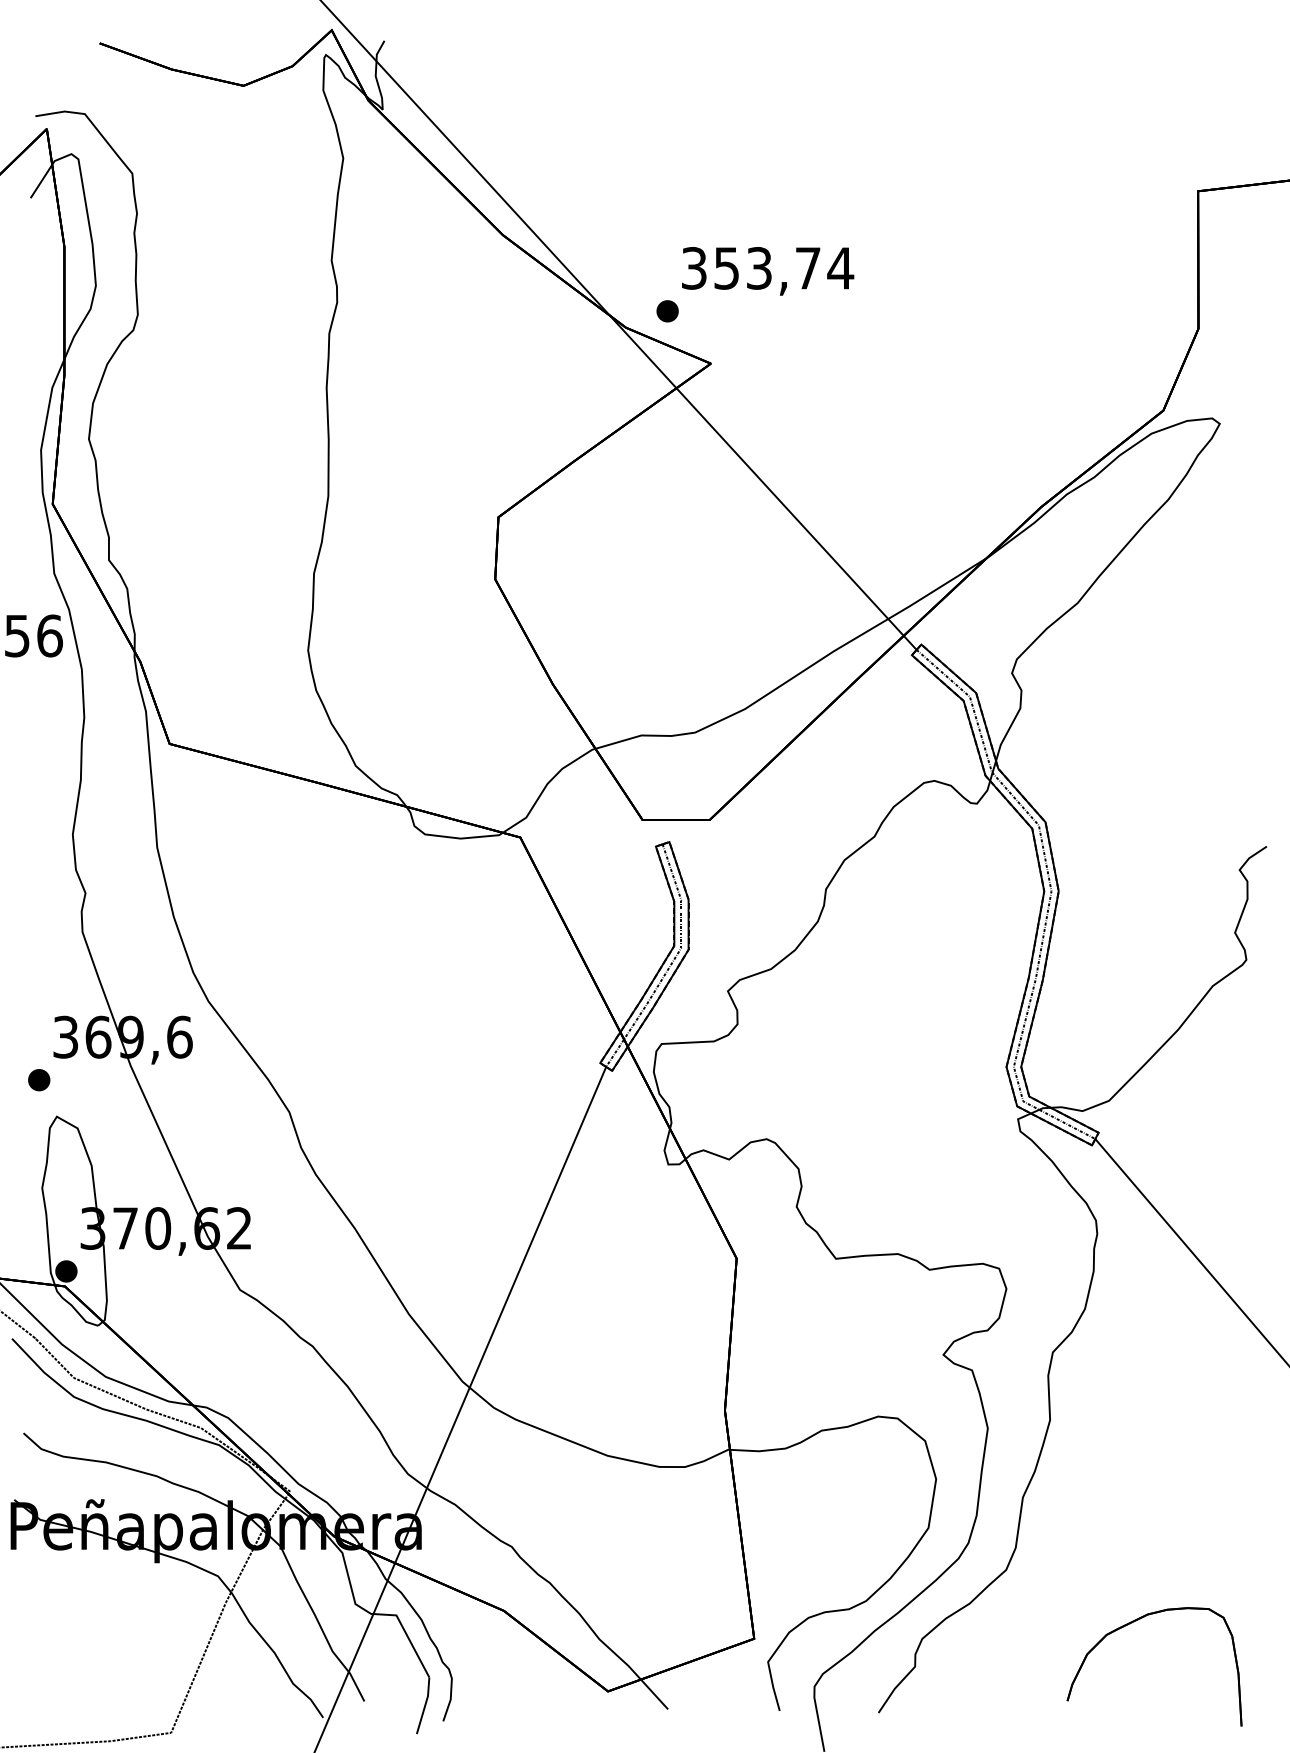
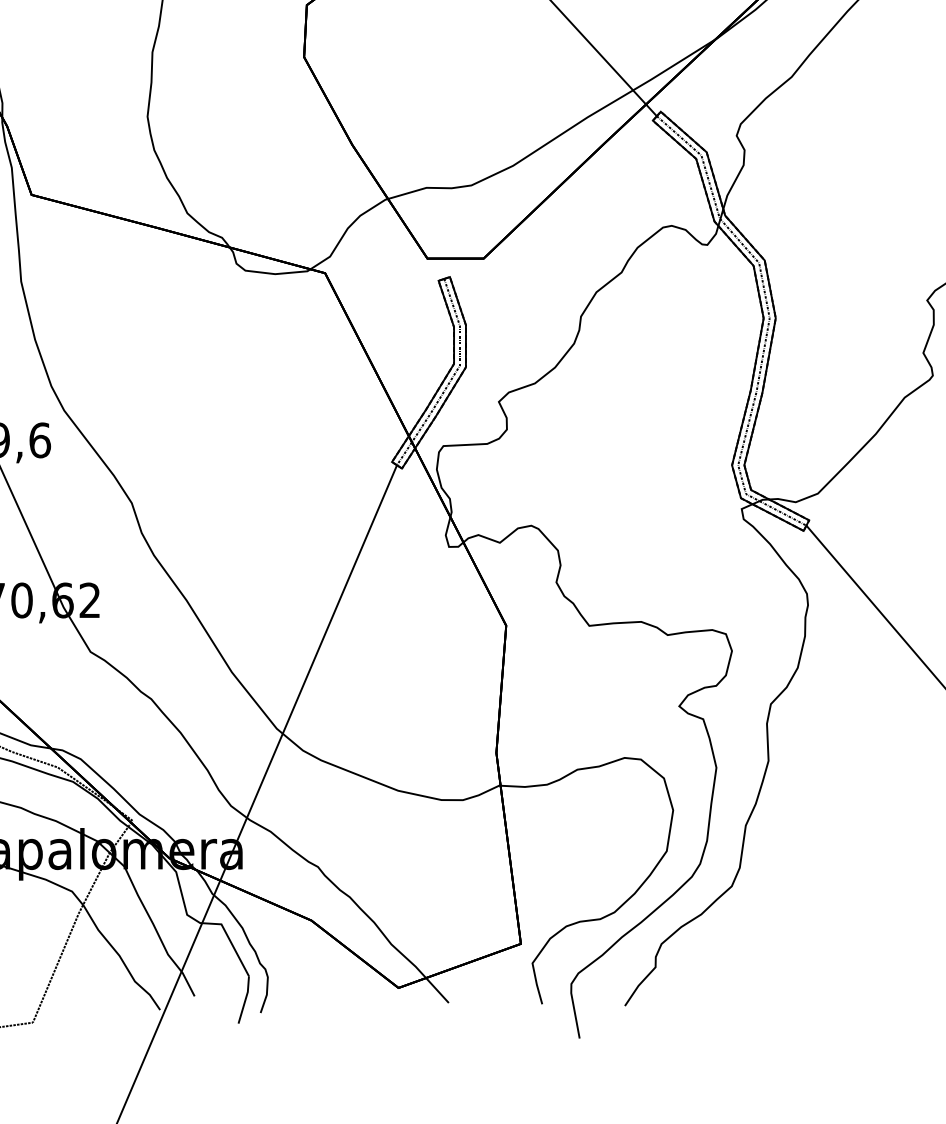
part: (1132, 1623) -> (837, 931), removed

